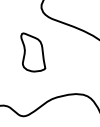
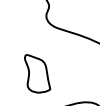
part: (33, 52) -> (37, 73), moved

